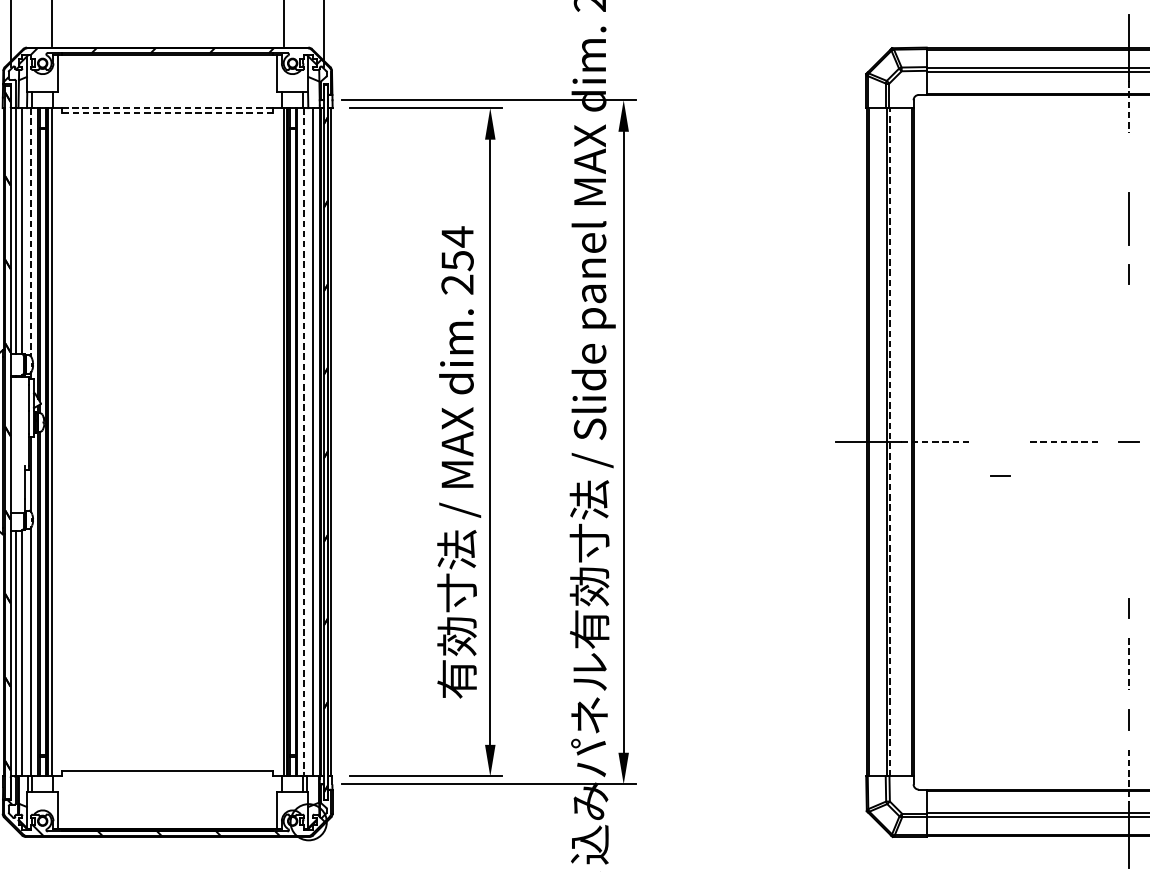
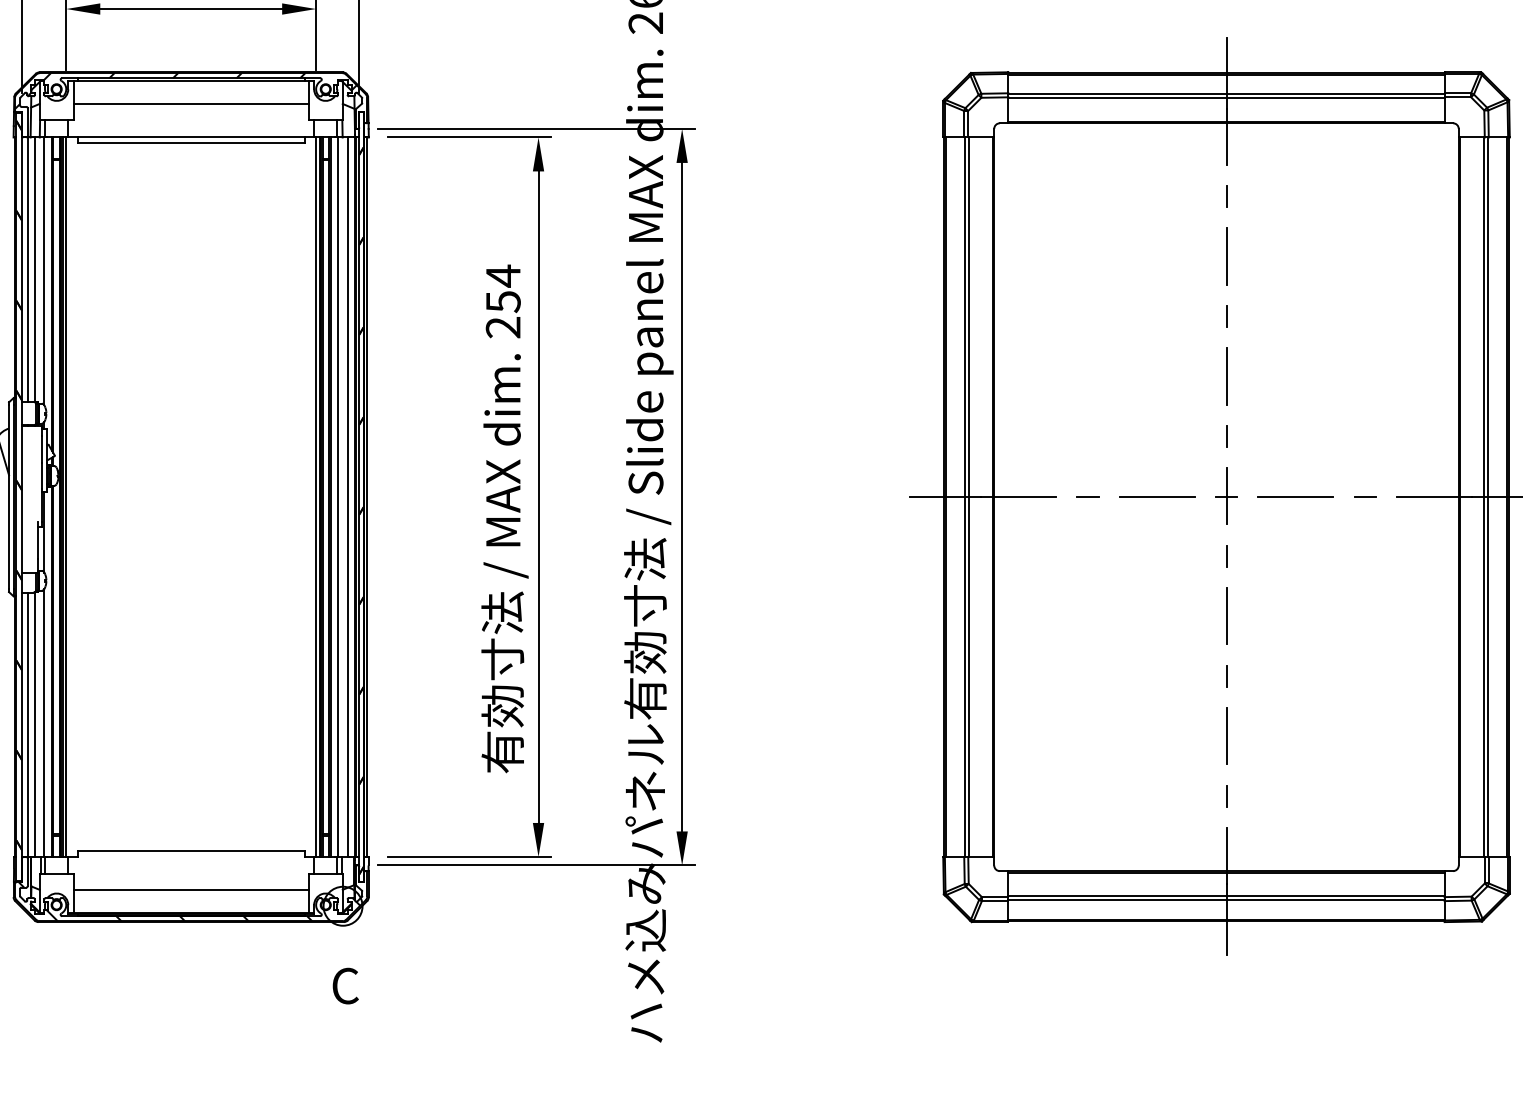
line: (166, 76) -> (190, 103), added
line: (166, 108) -> (190, 137), dashed -> solid
line: (1129, 108) -> (1226, 137), dashed -> solid
line: (167, 113) -> (191, 143), dashed -> solid
line: (1129, 162) -> (1226, 196), added
line: (31, 232) -> (44, 271), dashed -> solid
line: (1129, 330) -> (1226, 376), added
line: (1129, 385) -> (1226, 436), added
line: (1129, 441) -> (1226, 496), added
line: (303, 442) -> (337, 497), dashed -> solid
line: (890, 442) -> (969, 497), dashed -> solid
line: (937, 442) -> (1019, 497), dashed -> solid
line: (1065, 442) -> (1157, 497), dashed -> solid
line: (1000, 475) -> (1087, 496), moved
line: (1129, 497) -> (1226, 556), added
line: (1129, 553) -> (1226, 616), added
line: (1129, 664) -> (1226, 736), dashed -> solid
line: (1129, 776) -> (1226, 856), dashed -> solid
line: (166, 807) -> (190, 890), added

